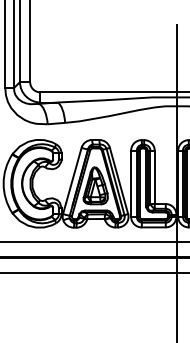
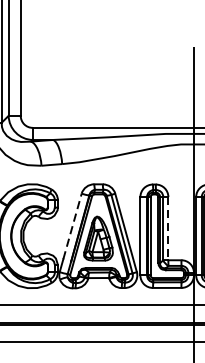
line: (73, 175) -> (72, 226), solid -> dashed
line: (154, 177) -> (168, 228), solid -> dashed

